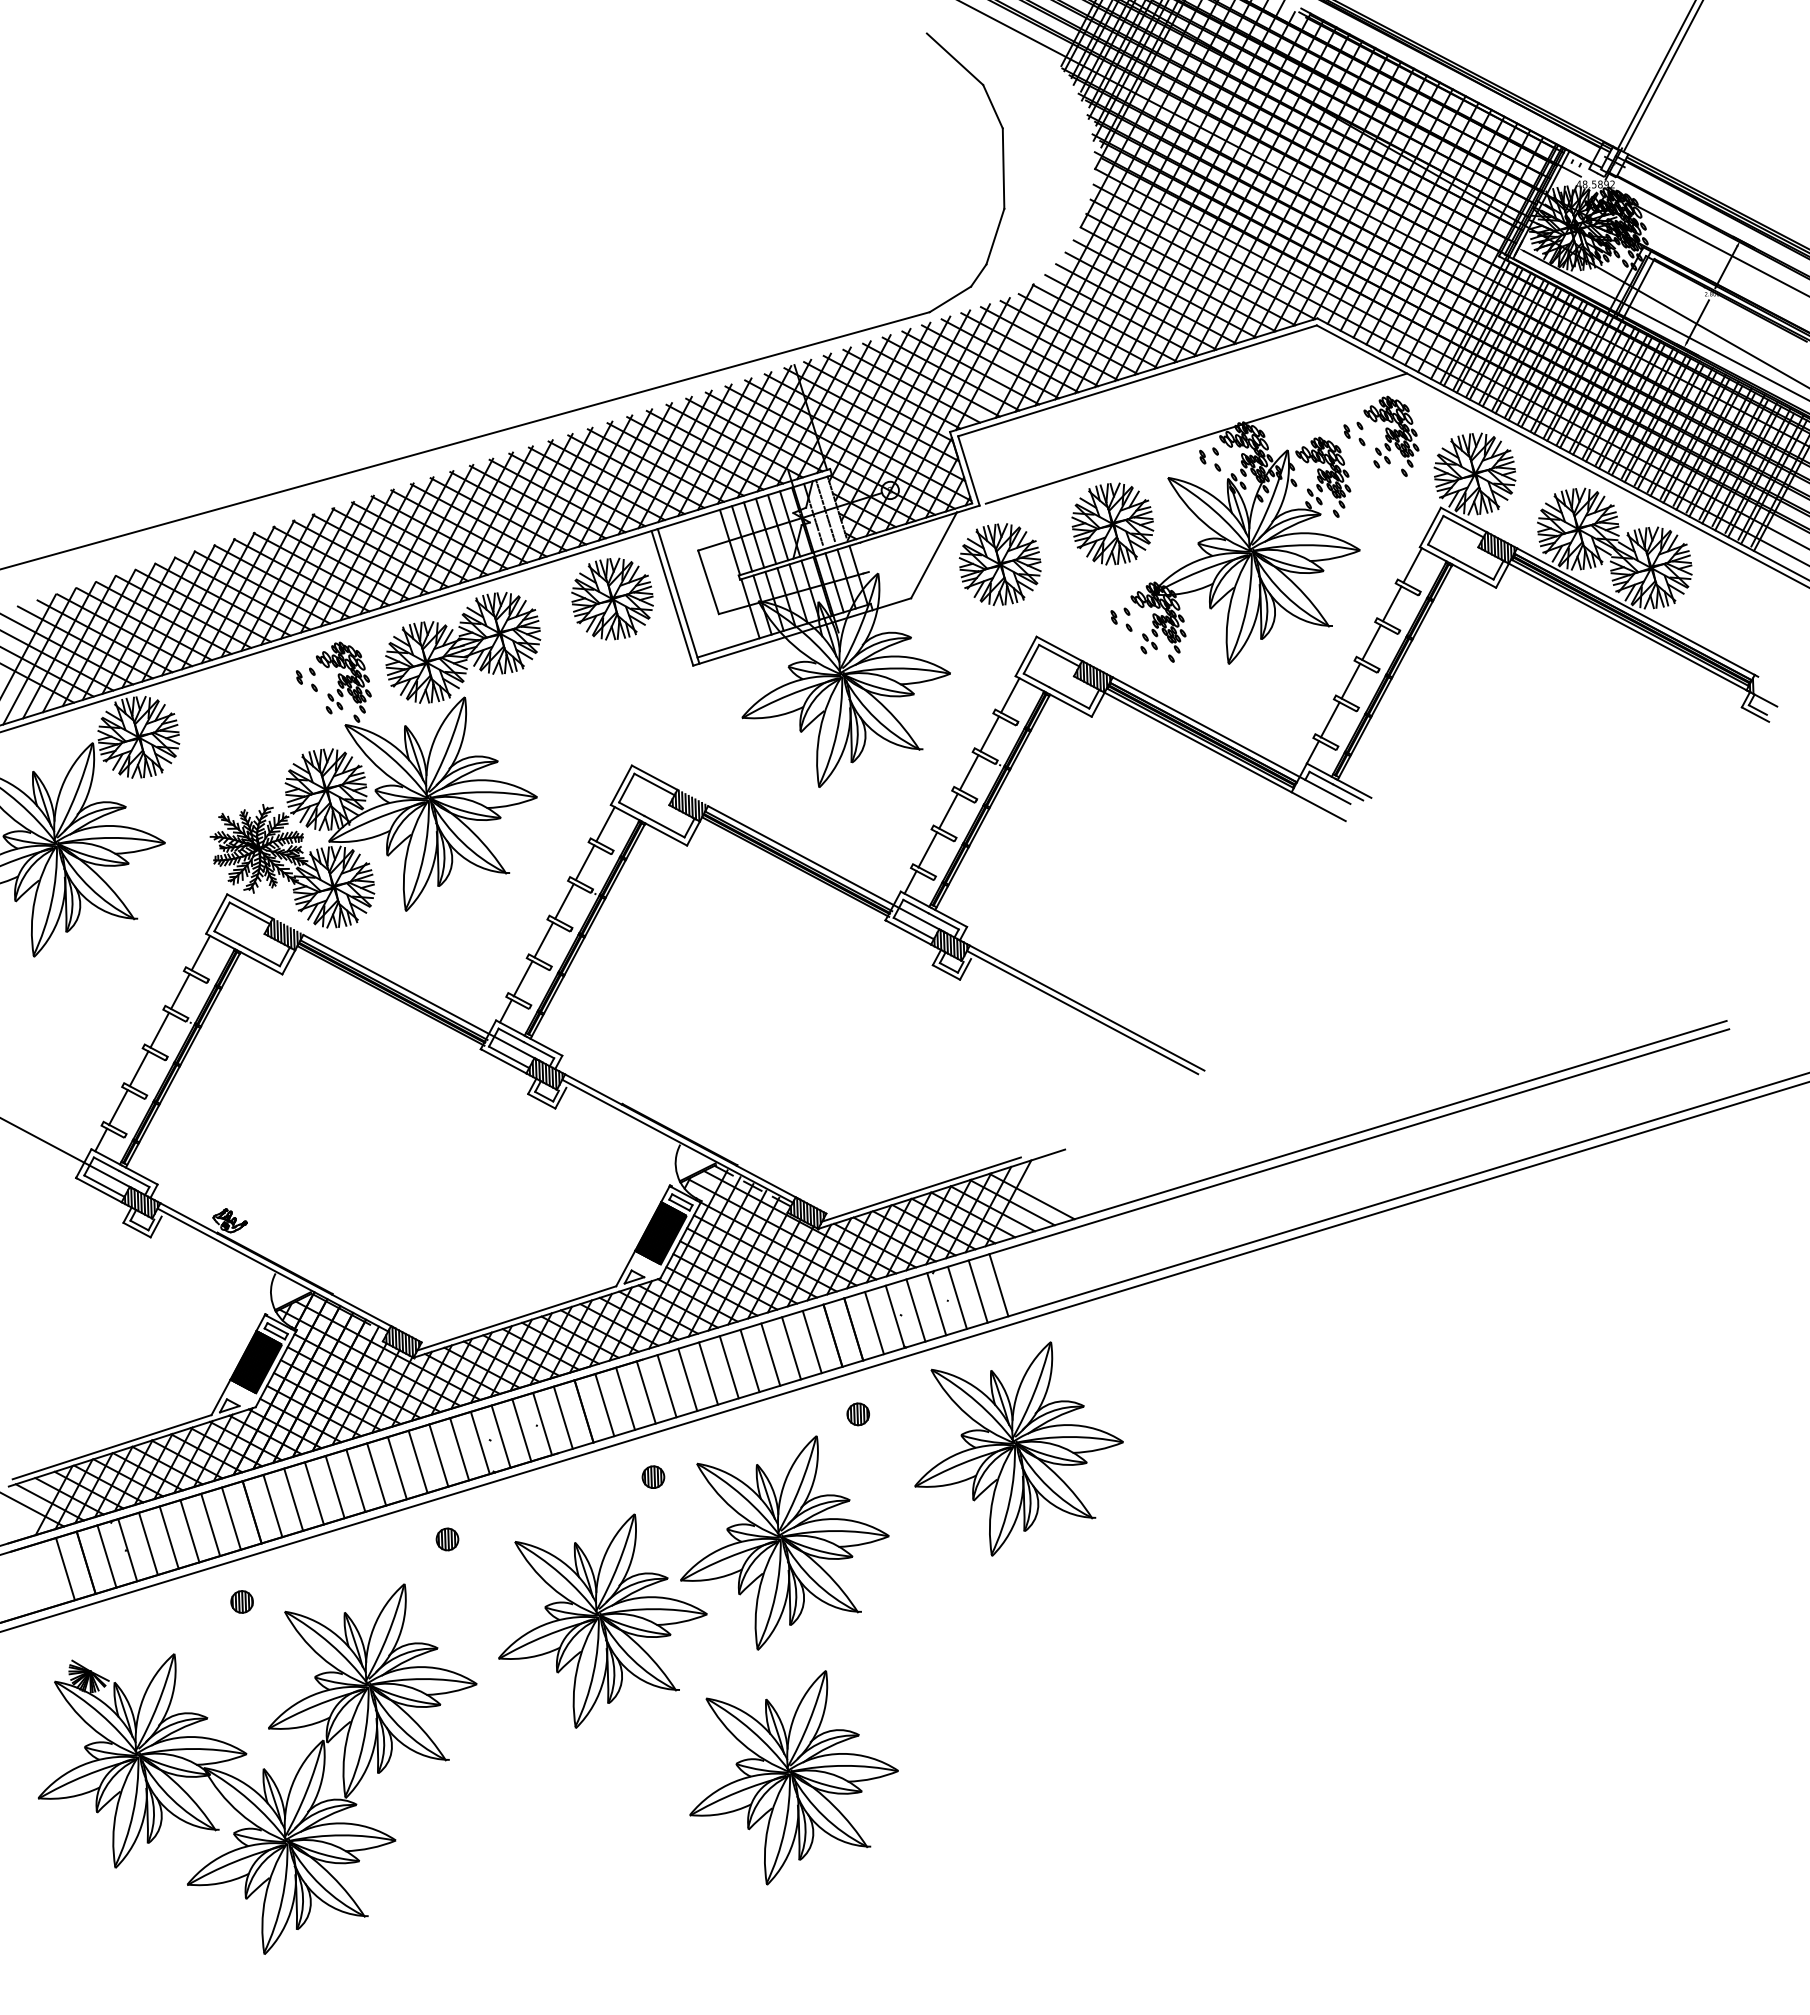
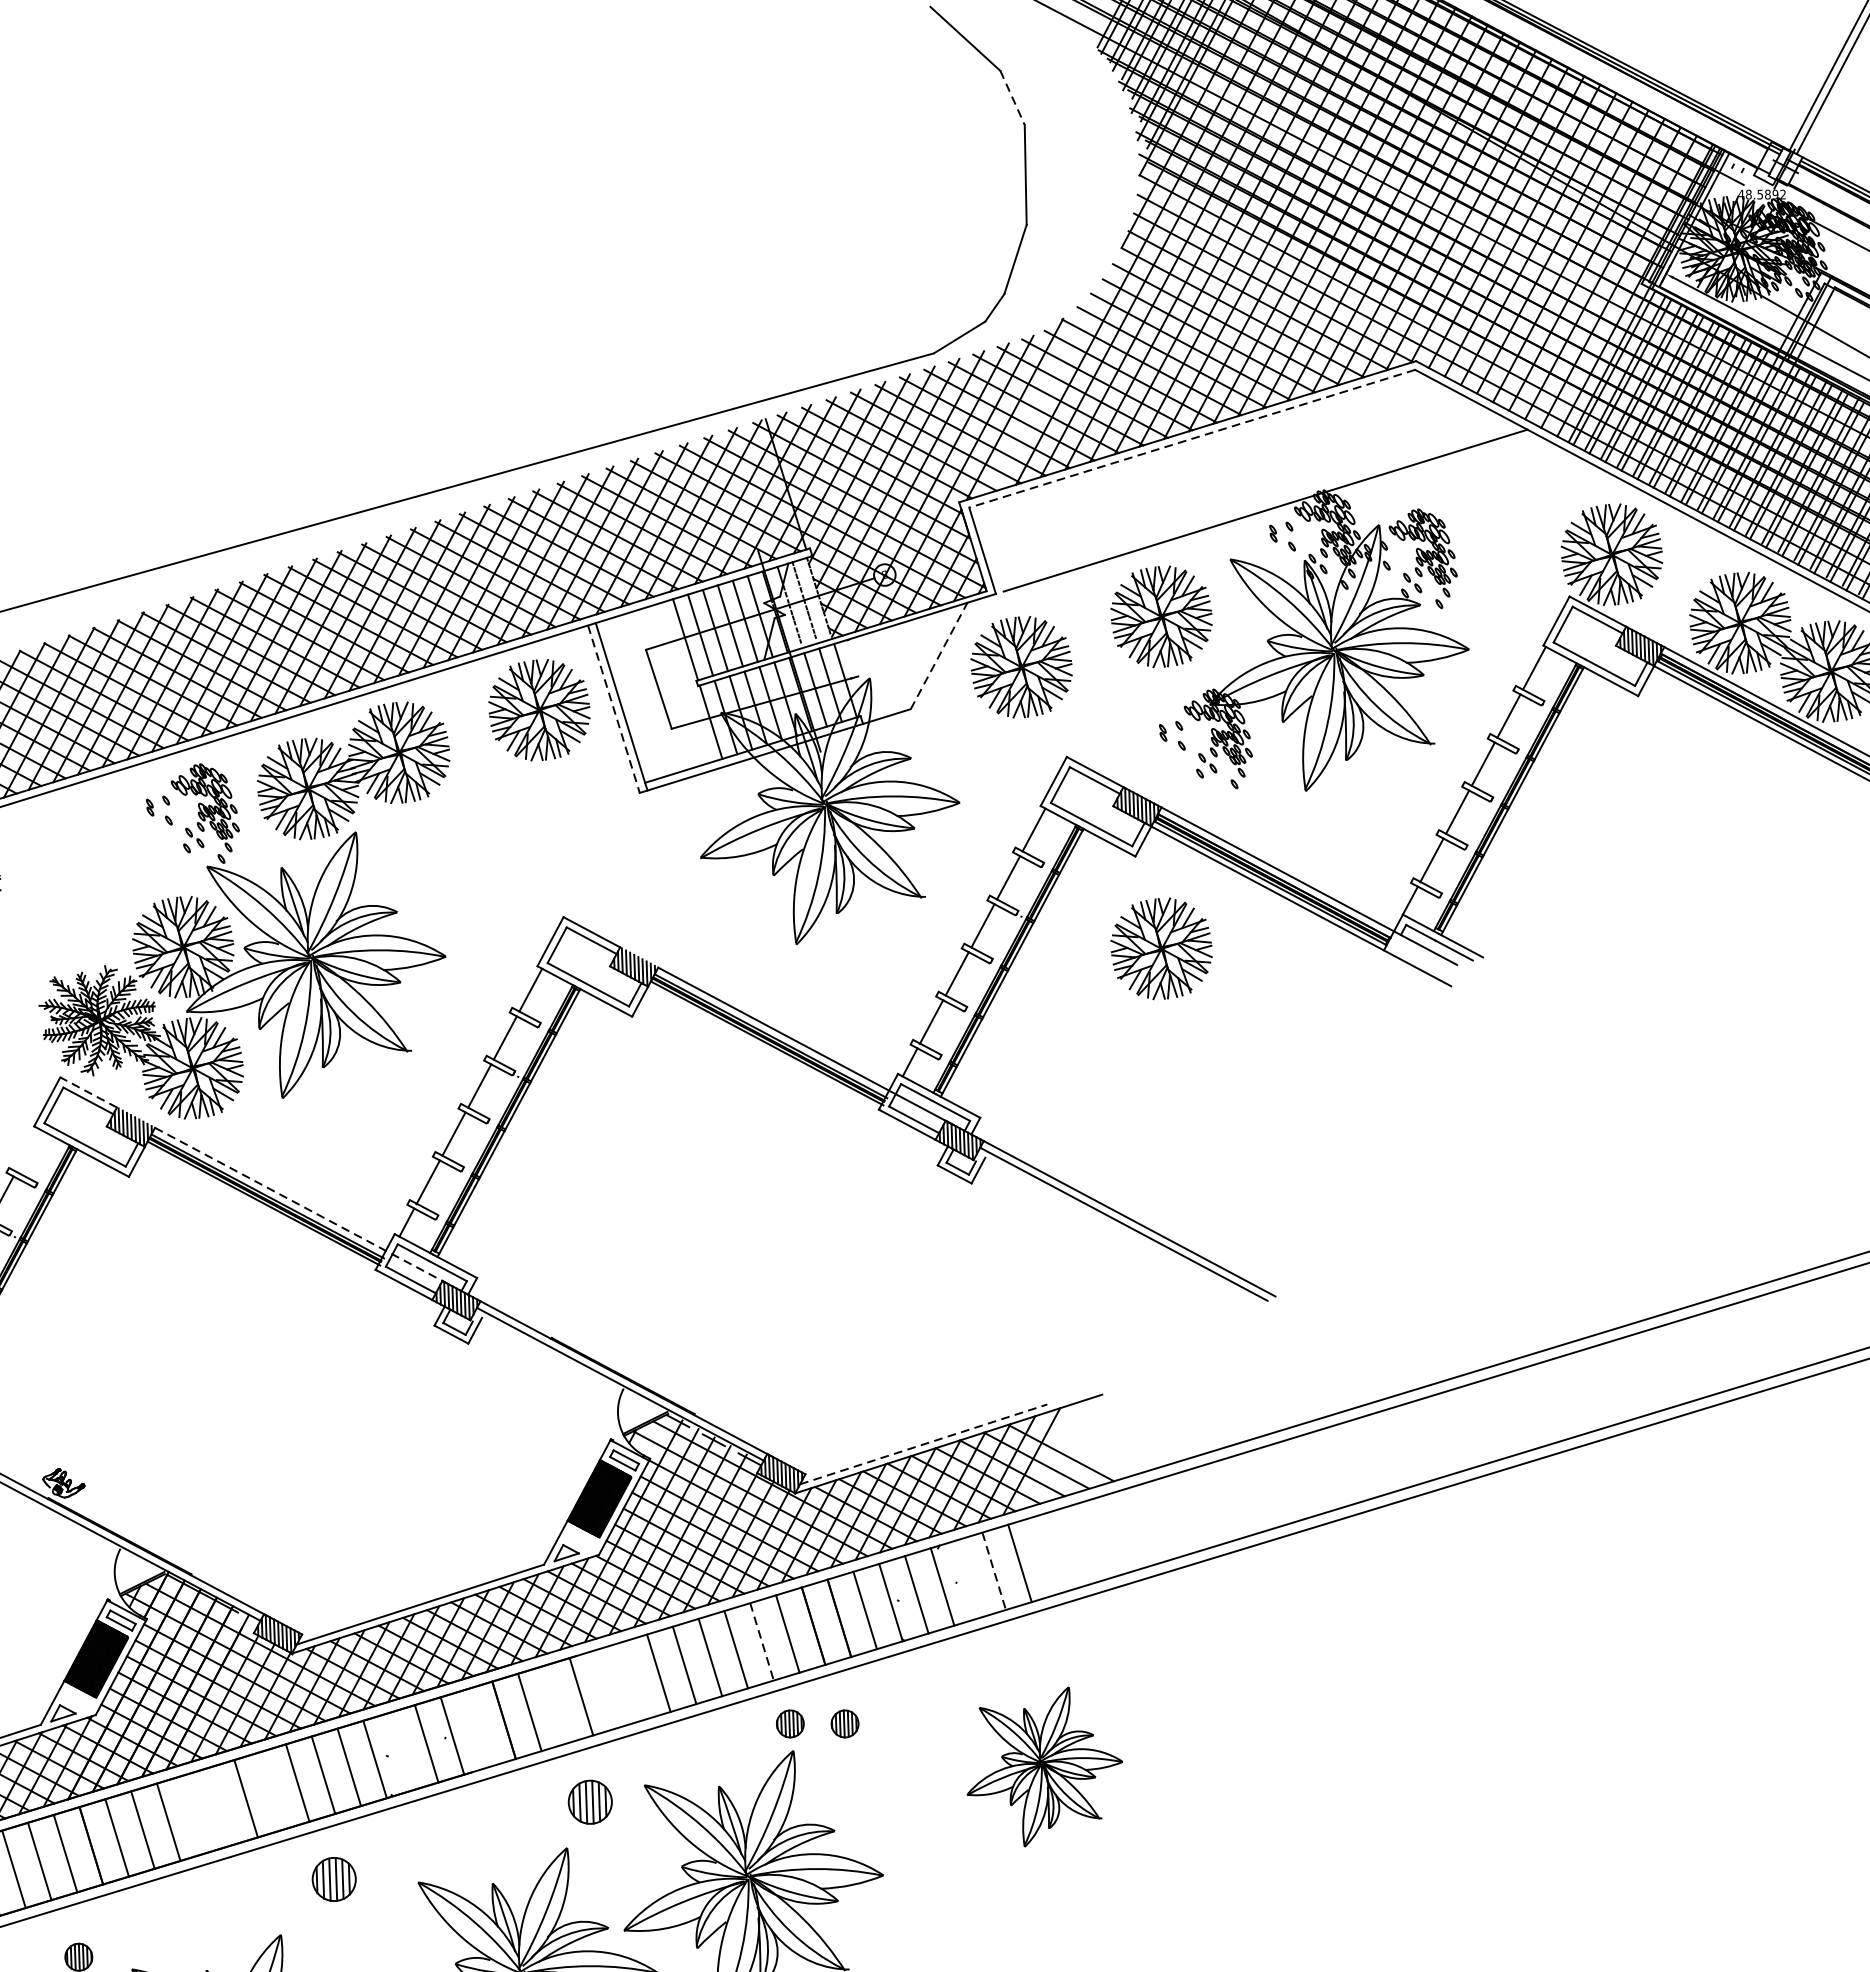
line: (993, 106) -> (1013, 97), solid -> dashed
line: (1137, 380) -> (1192, 438), solid -> dashed
part: (1381, 435) -> (1495, 506), removed
line: (934, 555) -> (939, 655), solid -> dashed
line: (672, 598) -> (614, 709), solid -> dashed
part: (1112, 790) -> (1161, 948), added
line: (250, 906) -> (89, 1092), solid -> dashed
line: (200, 952) -> (27, 1149), removed
line: (422, 998) -> (303, 1206), solid -> dashed
line: (922, 1189) -> (924, 1444), solid -> dashed
line: (978, 1291) -> (994, 1571), solid -> dashed
line: (957, 1297) -> (968, 1578), removed
line: (791, 1348) -> (762, 1642), solid -> dashed
line: (687, 1379) -> (632, 1680), removed
line: (666, 1386) -> (606, 1689), removed
line: (625, 1398) -> (555, 1704), removed
part: (813, 1414) -> (789, 1724), added
line: (562, 1417) -> (477, 1727), removed
line: (500, 1436) -> (400, 1751), removed
part: (1018, 1448) -> (1044, 1766), size x0.6
line: (396, 1468) -> (270, 1791), removed
part: (653, 1476) -> (590, 1801), size x1.6
line: (355, 1480) -> (219, 1806), removed
line: (334, 1487) -> (193, 1814), removed
part: (447, 1539) -> (334, 1879), size x1.6

